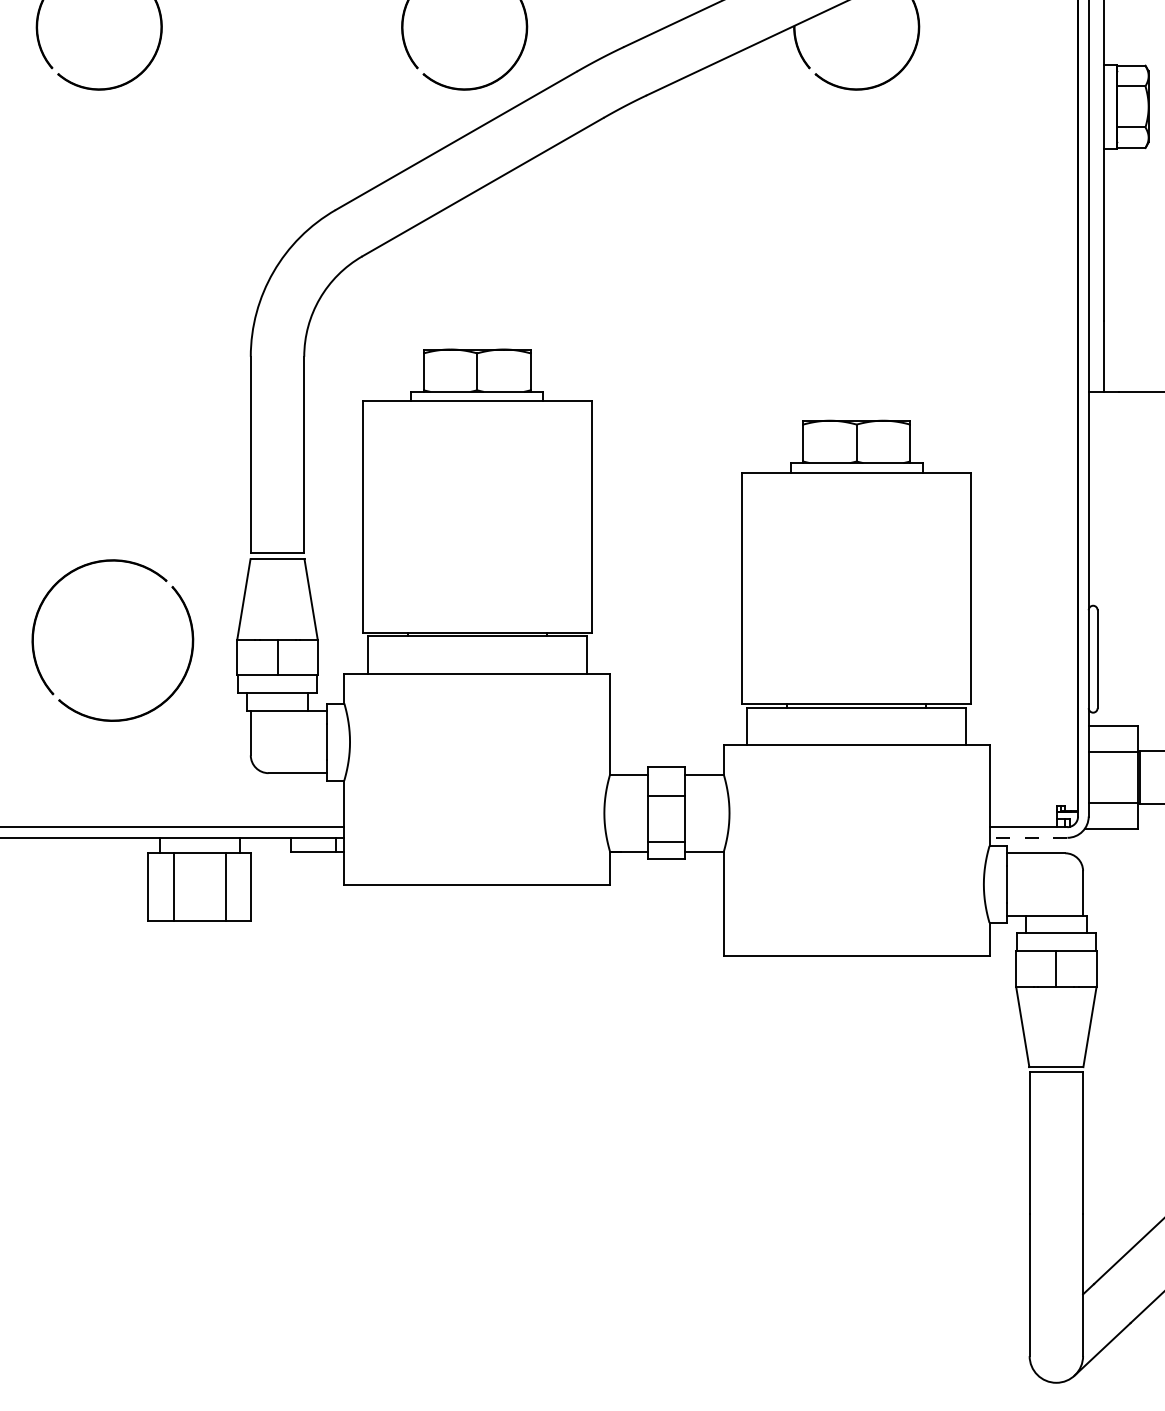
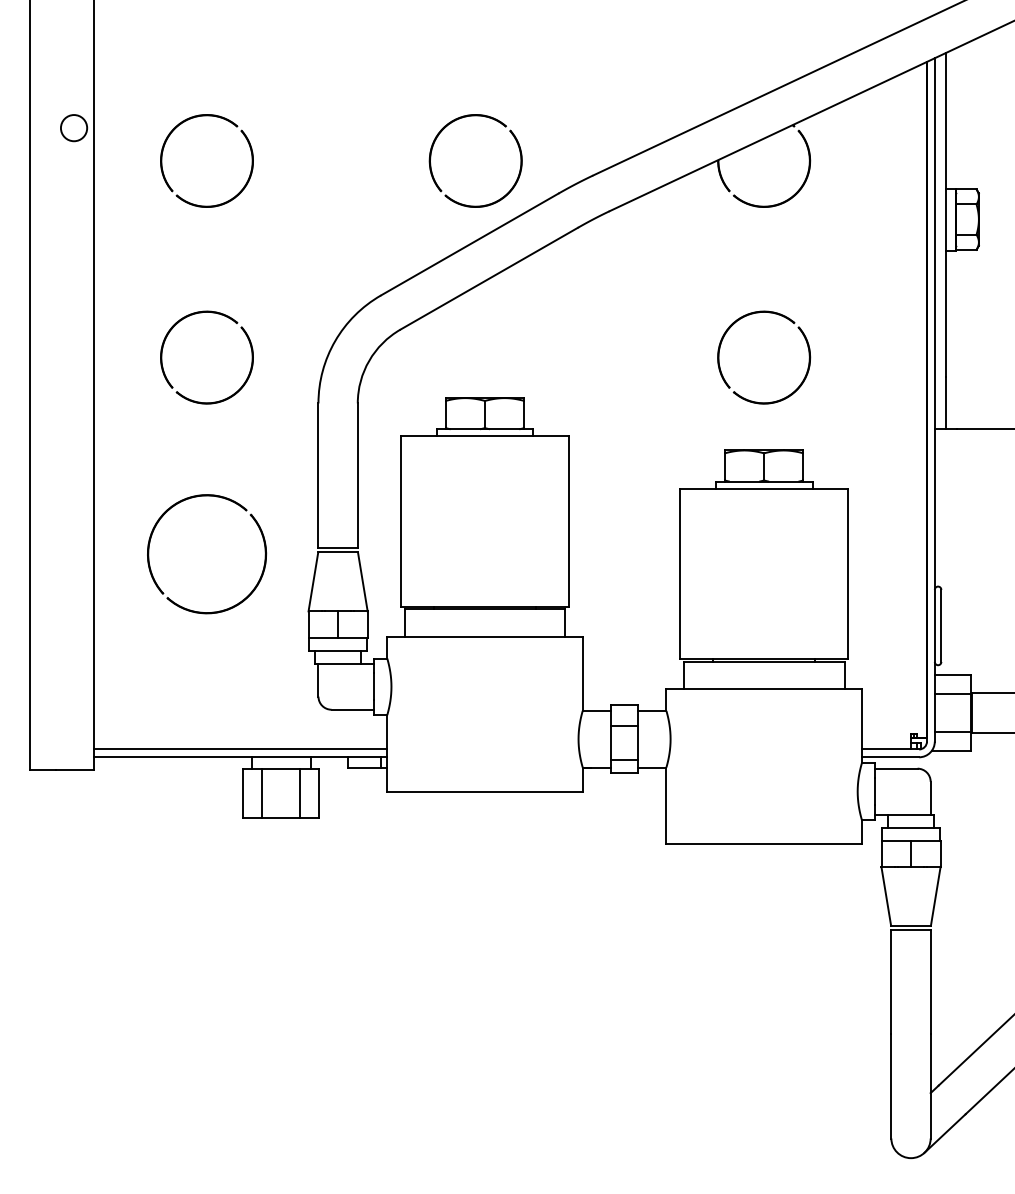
part: (44, 269) -> (166, 339), added
part: (916, 295) -> (808, 358), added
part: (191, 640) -> (264, 554), moved
line: (1028, 838) -> (890, 757), dashed -> solid

